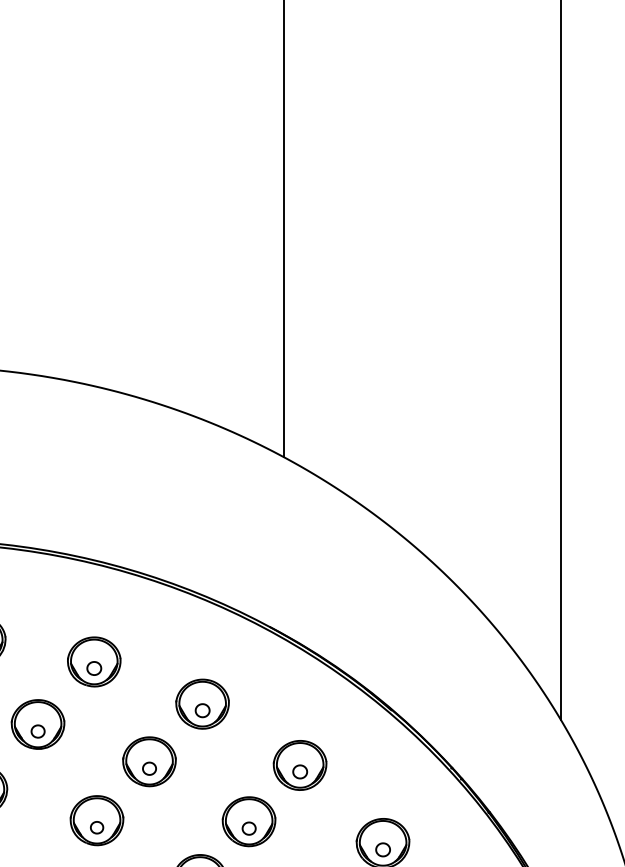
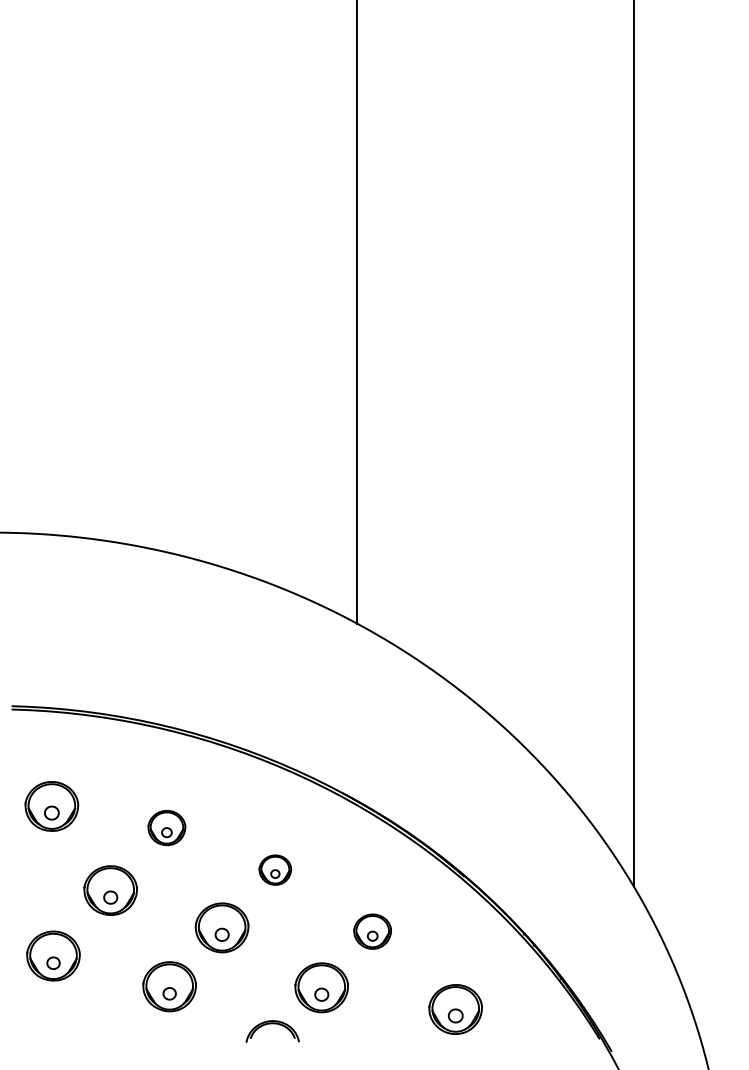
part: (93, 661) -> (166, 827), size x0.7
part: (202, 703) -> (275, 869), size x0.6
part: (299, 765) -> (372, 931), size x0.7

